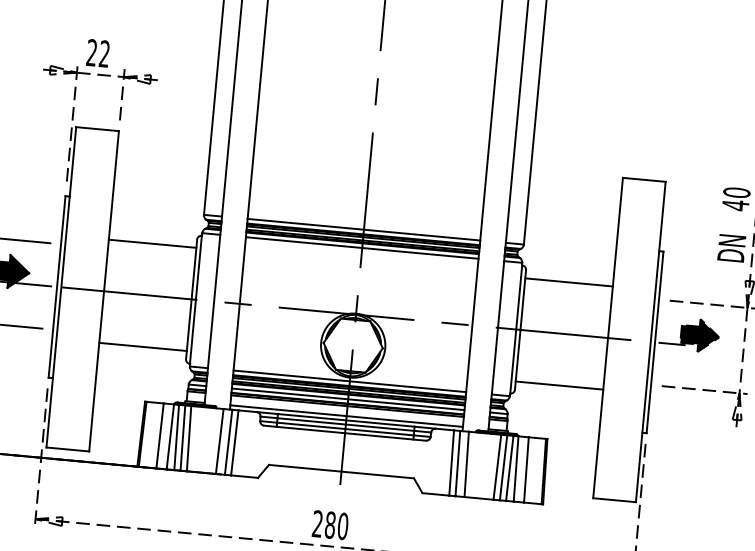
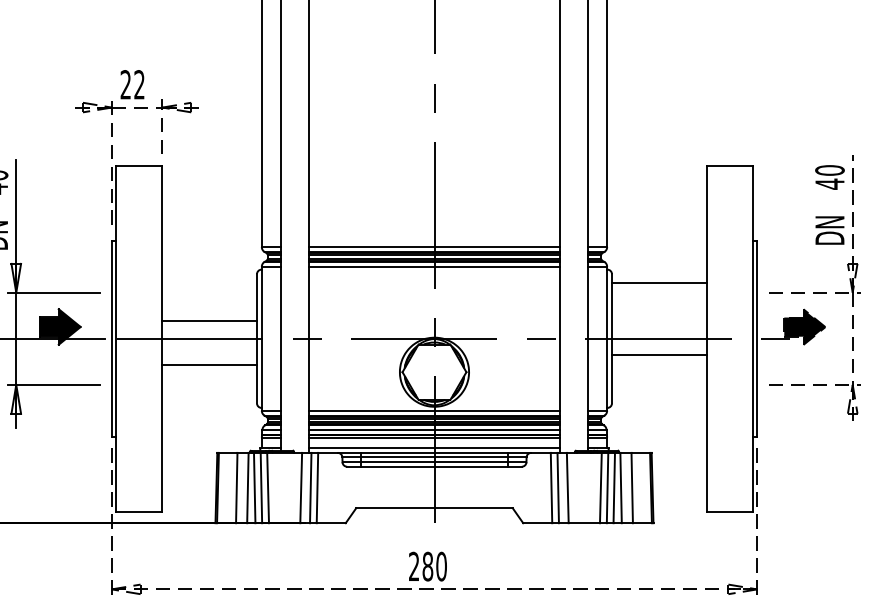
line: (152, 244) -> (209, 321), moved
line: (142, 346) -> (209, 365), moved
line: (559, 385) -> (659, 355), moved

